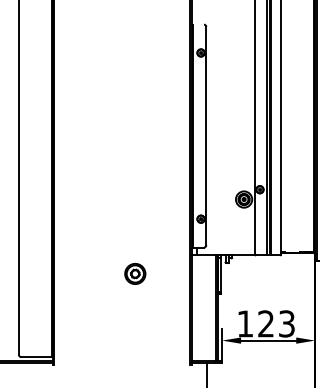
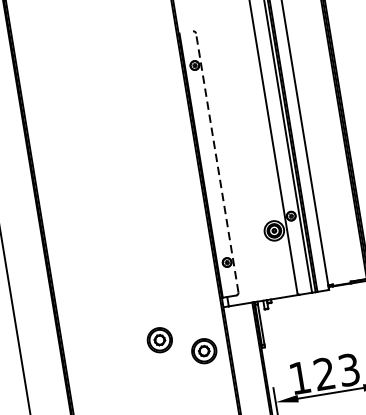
line: (206, 135) -> (217, 162), solid -> dashed
part: (170, 288) -> (204, 350), added

